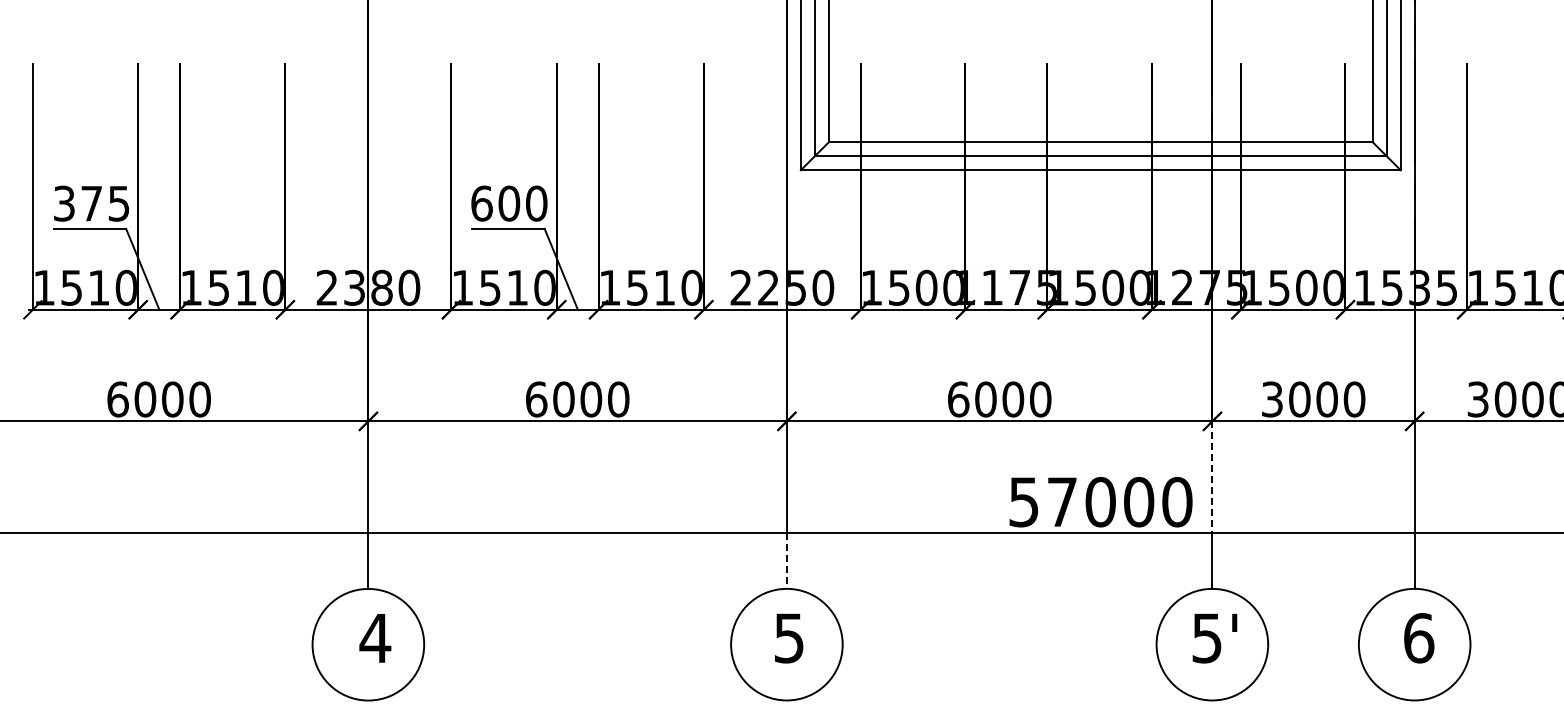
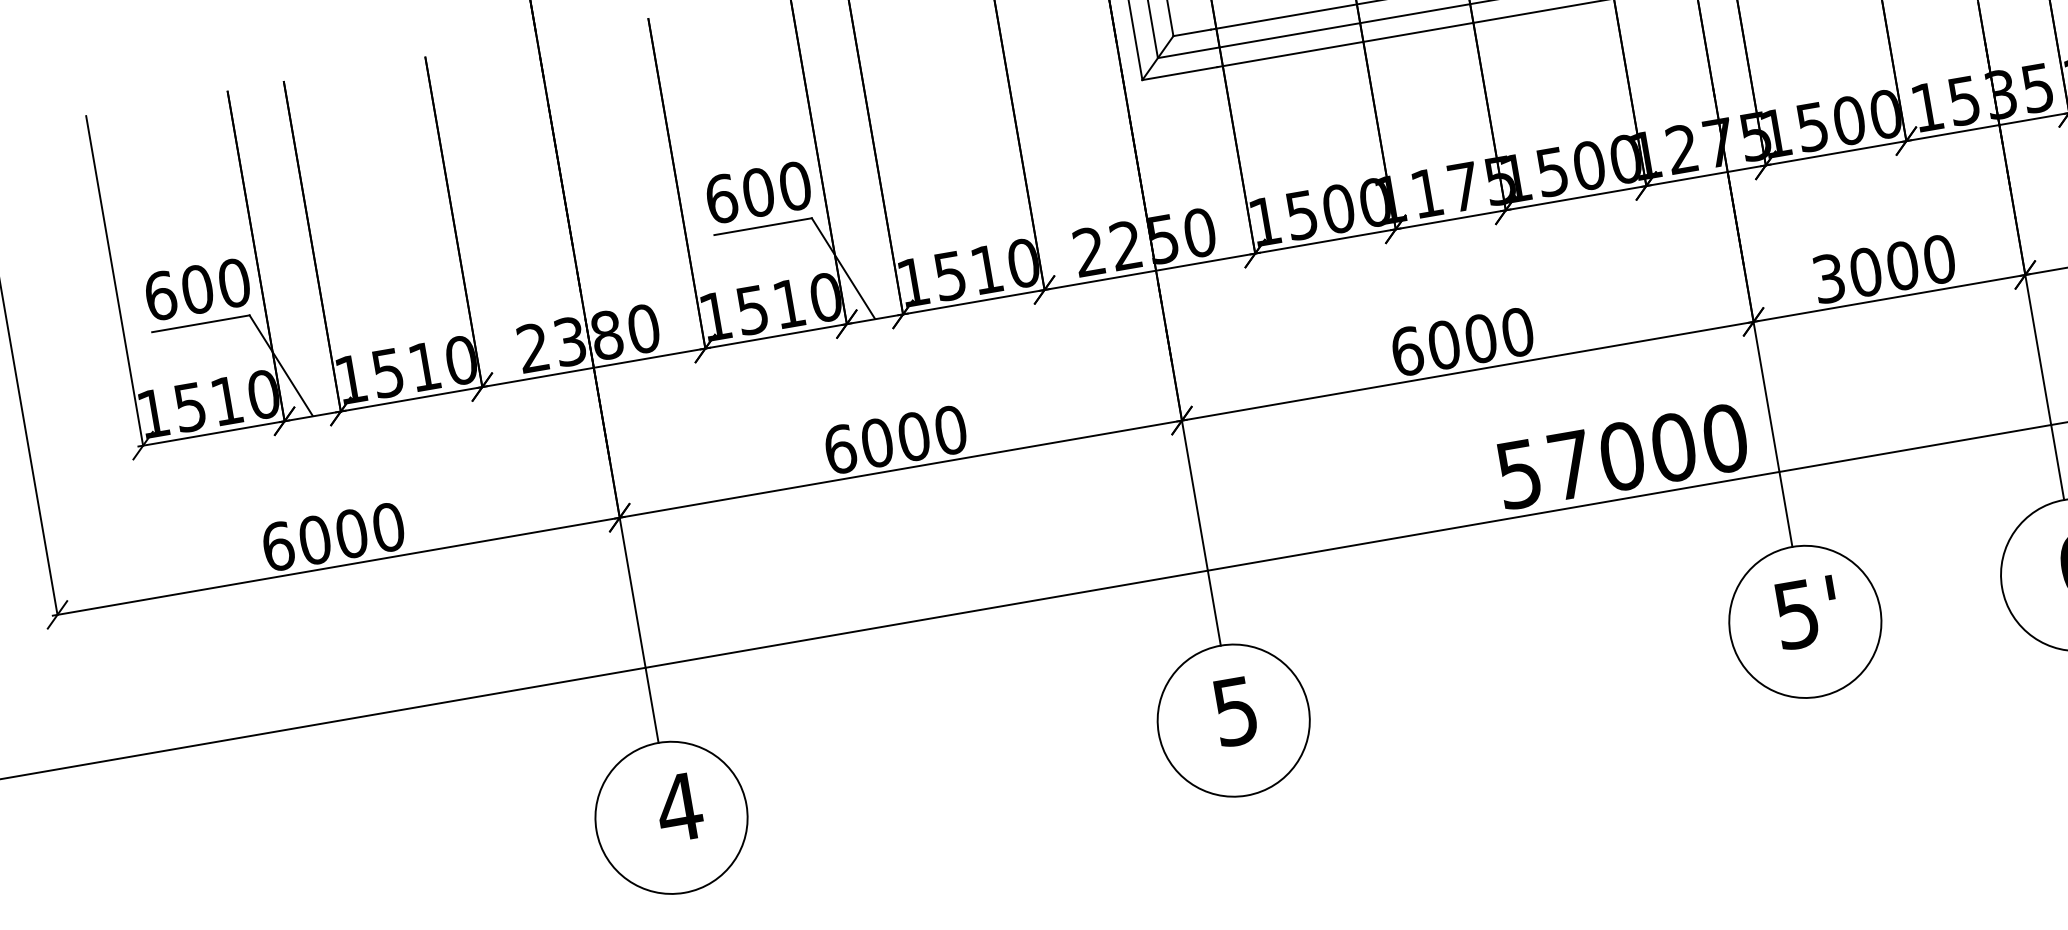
text: (91, 203) -> (197, 289), 375 -> 600
line: (1212, 477) -> (1766, 397), dashed -> solid
line: (786, 560) -> (1213, 607), dashed -> solid

